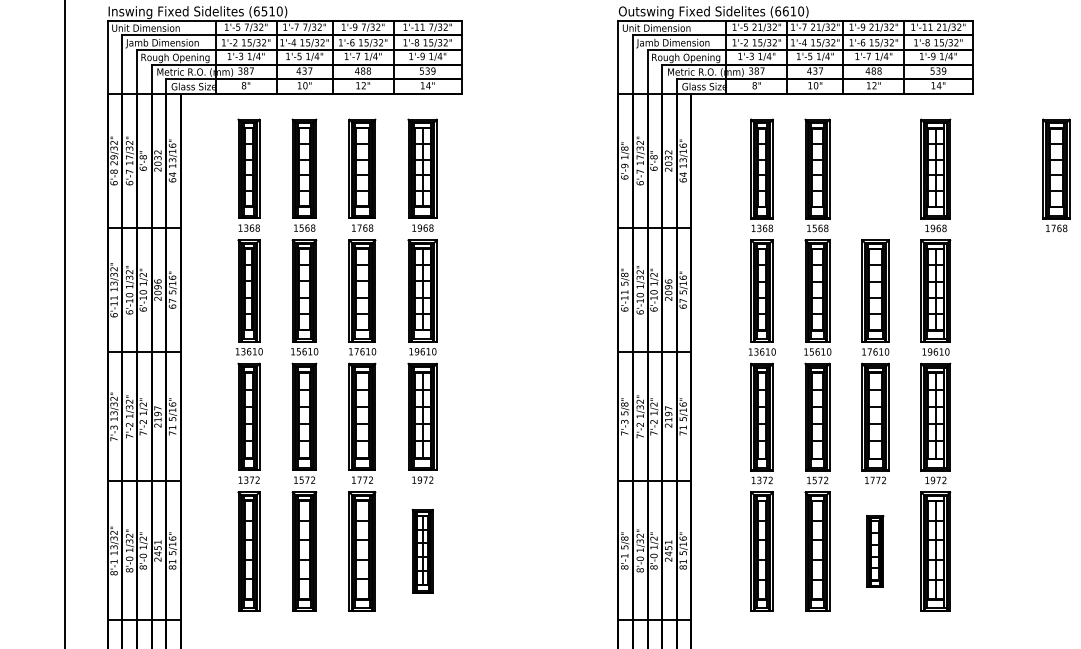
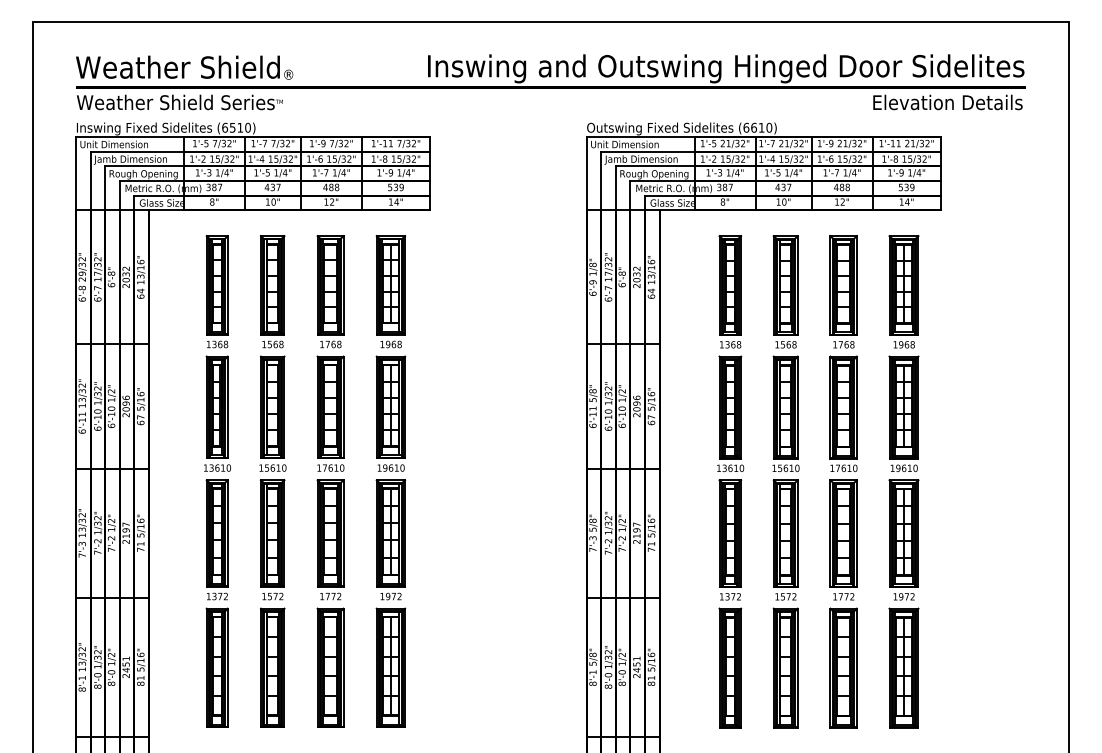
part: (1056, 175) -> (843, 291), moved
part: (422, 551) -> (390, 667), size x1.43
part: (875, 551) -> (843, 667), size x1.67

